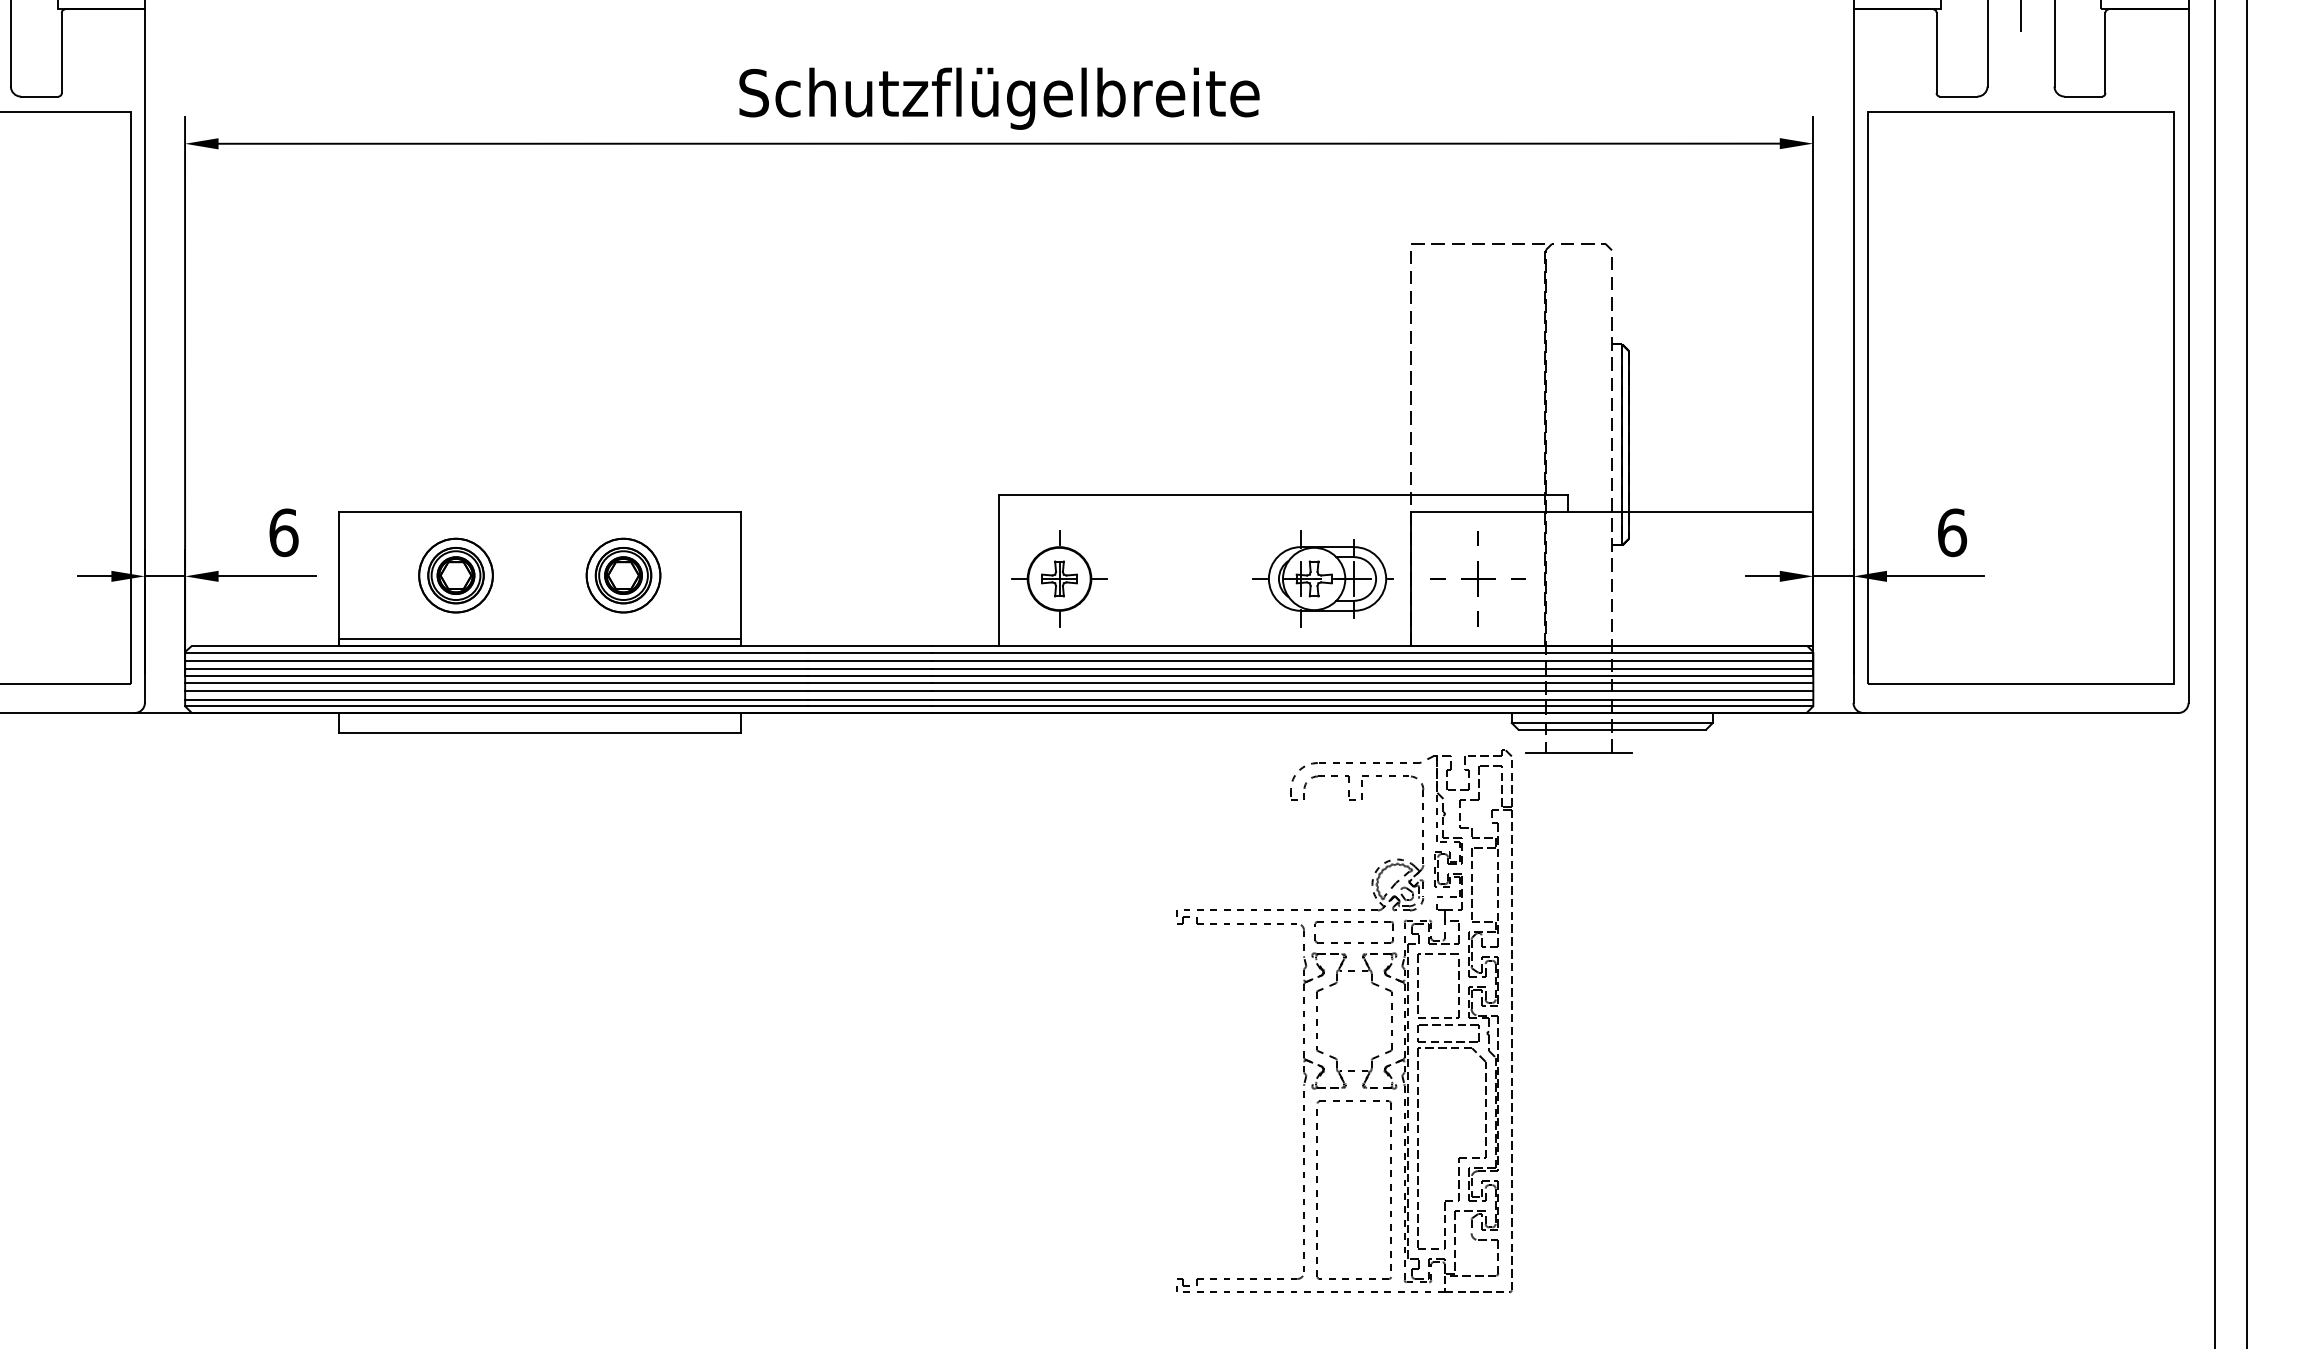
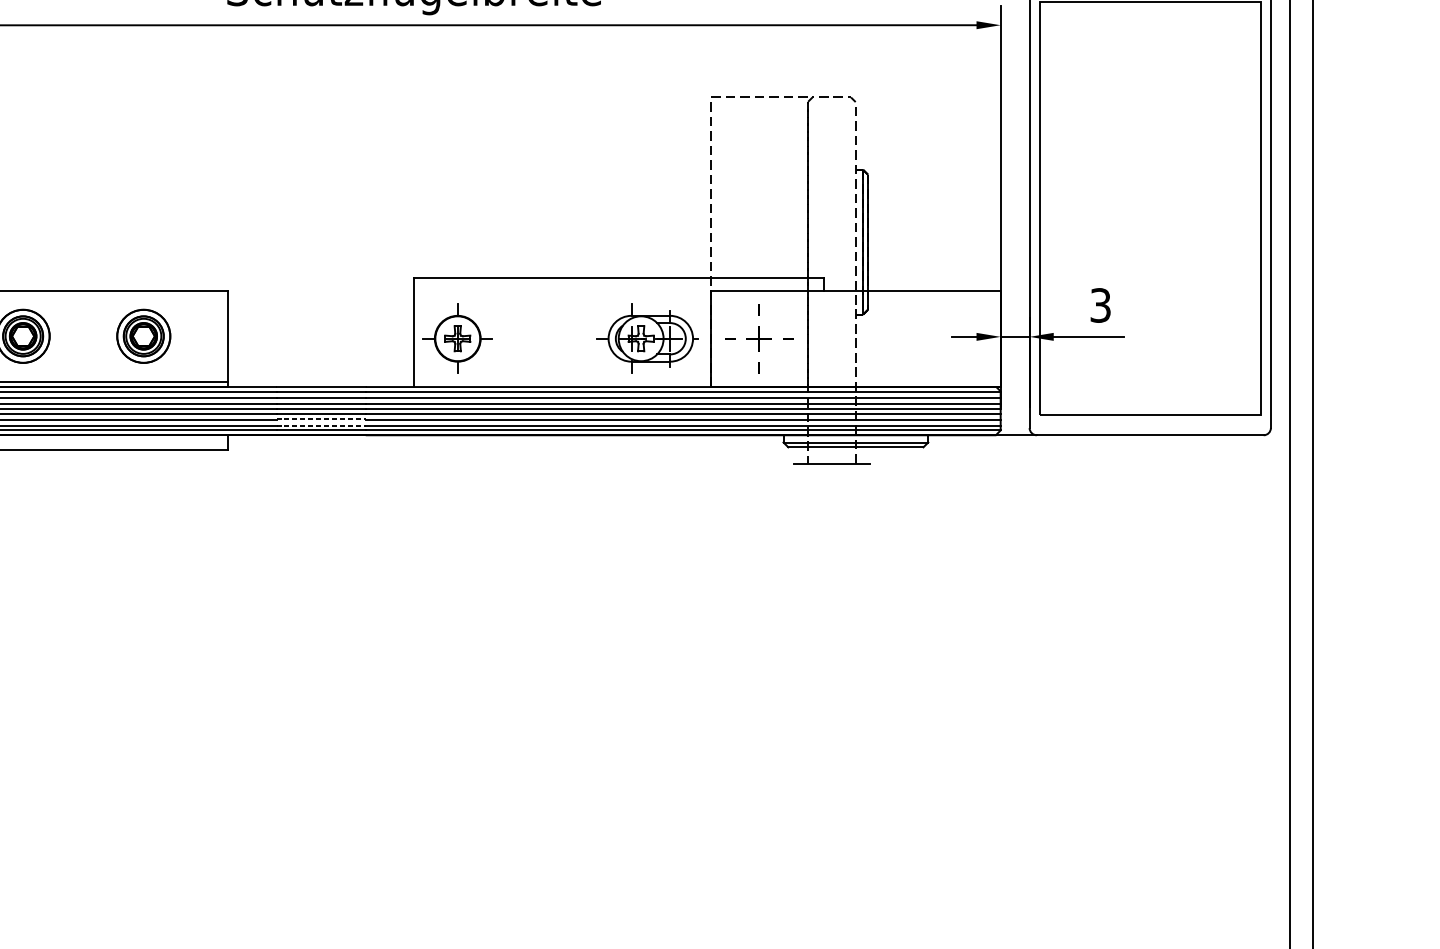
text: (1952, 532) -> (1100, 305), 6 -> 3
line: (869, 691) -> (320, 419), solid -> dashed
line: (869, 700) -> (320, 426), solid -> dashed
part: (1317, 1021) -> (643, 657), removed

